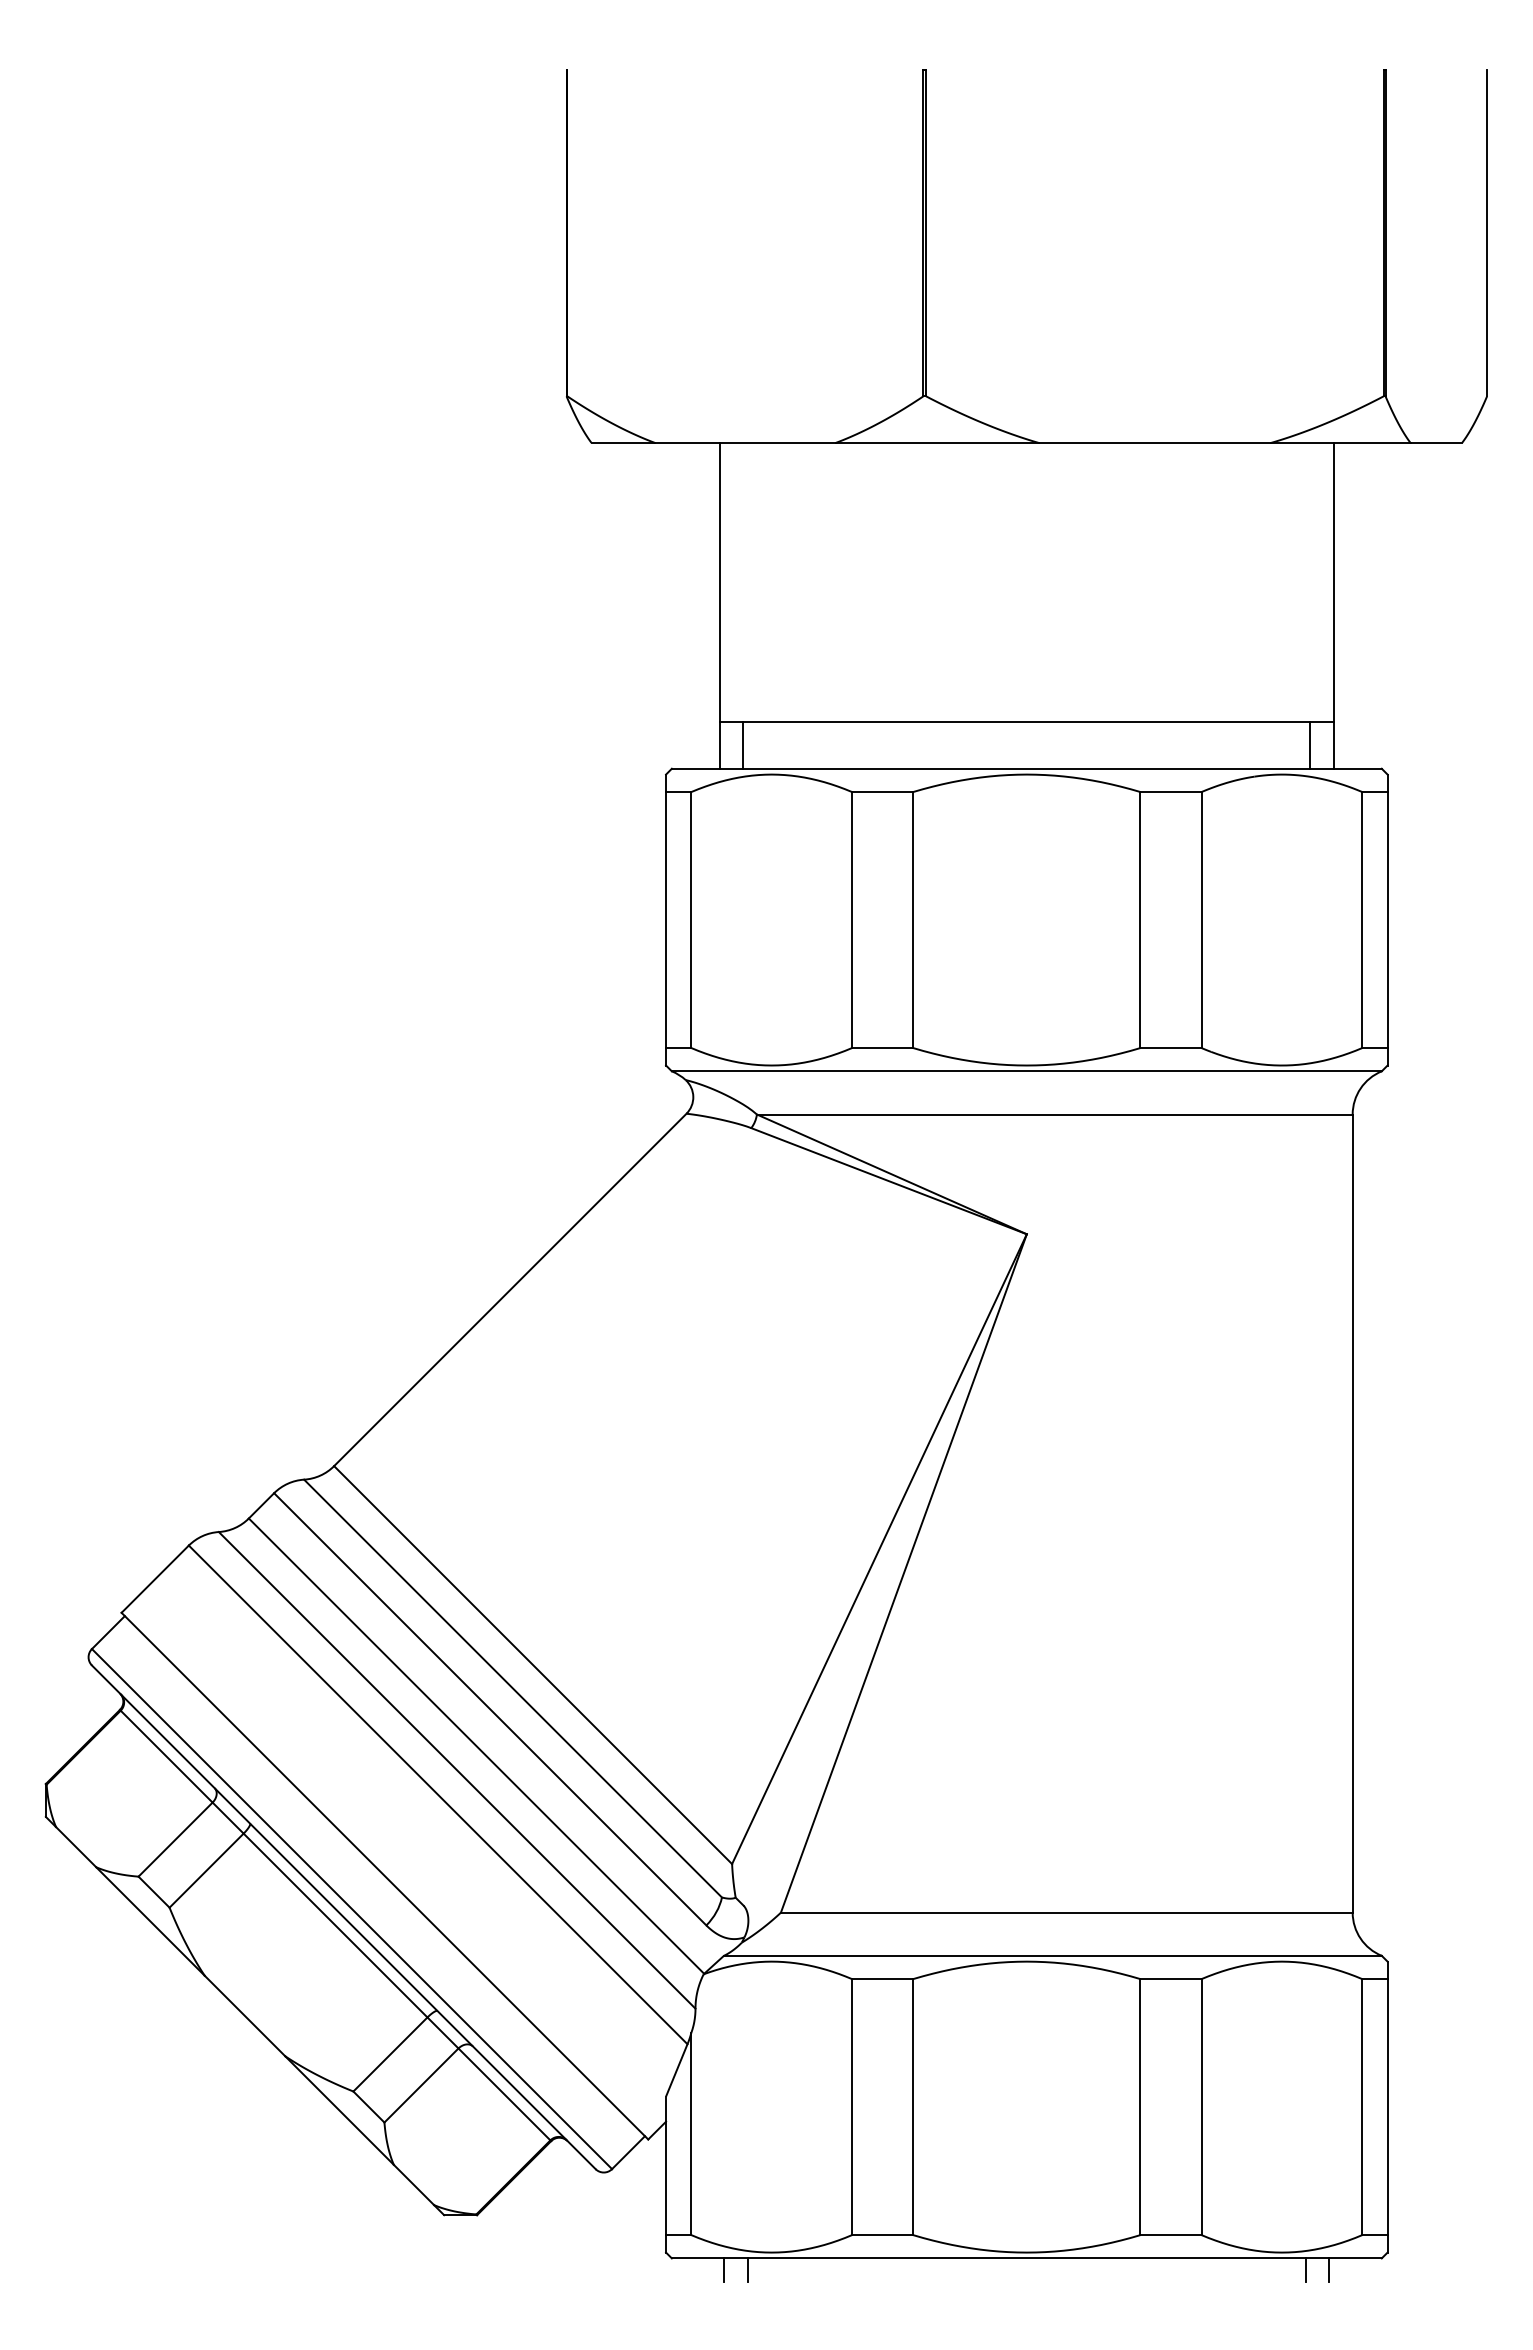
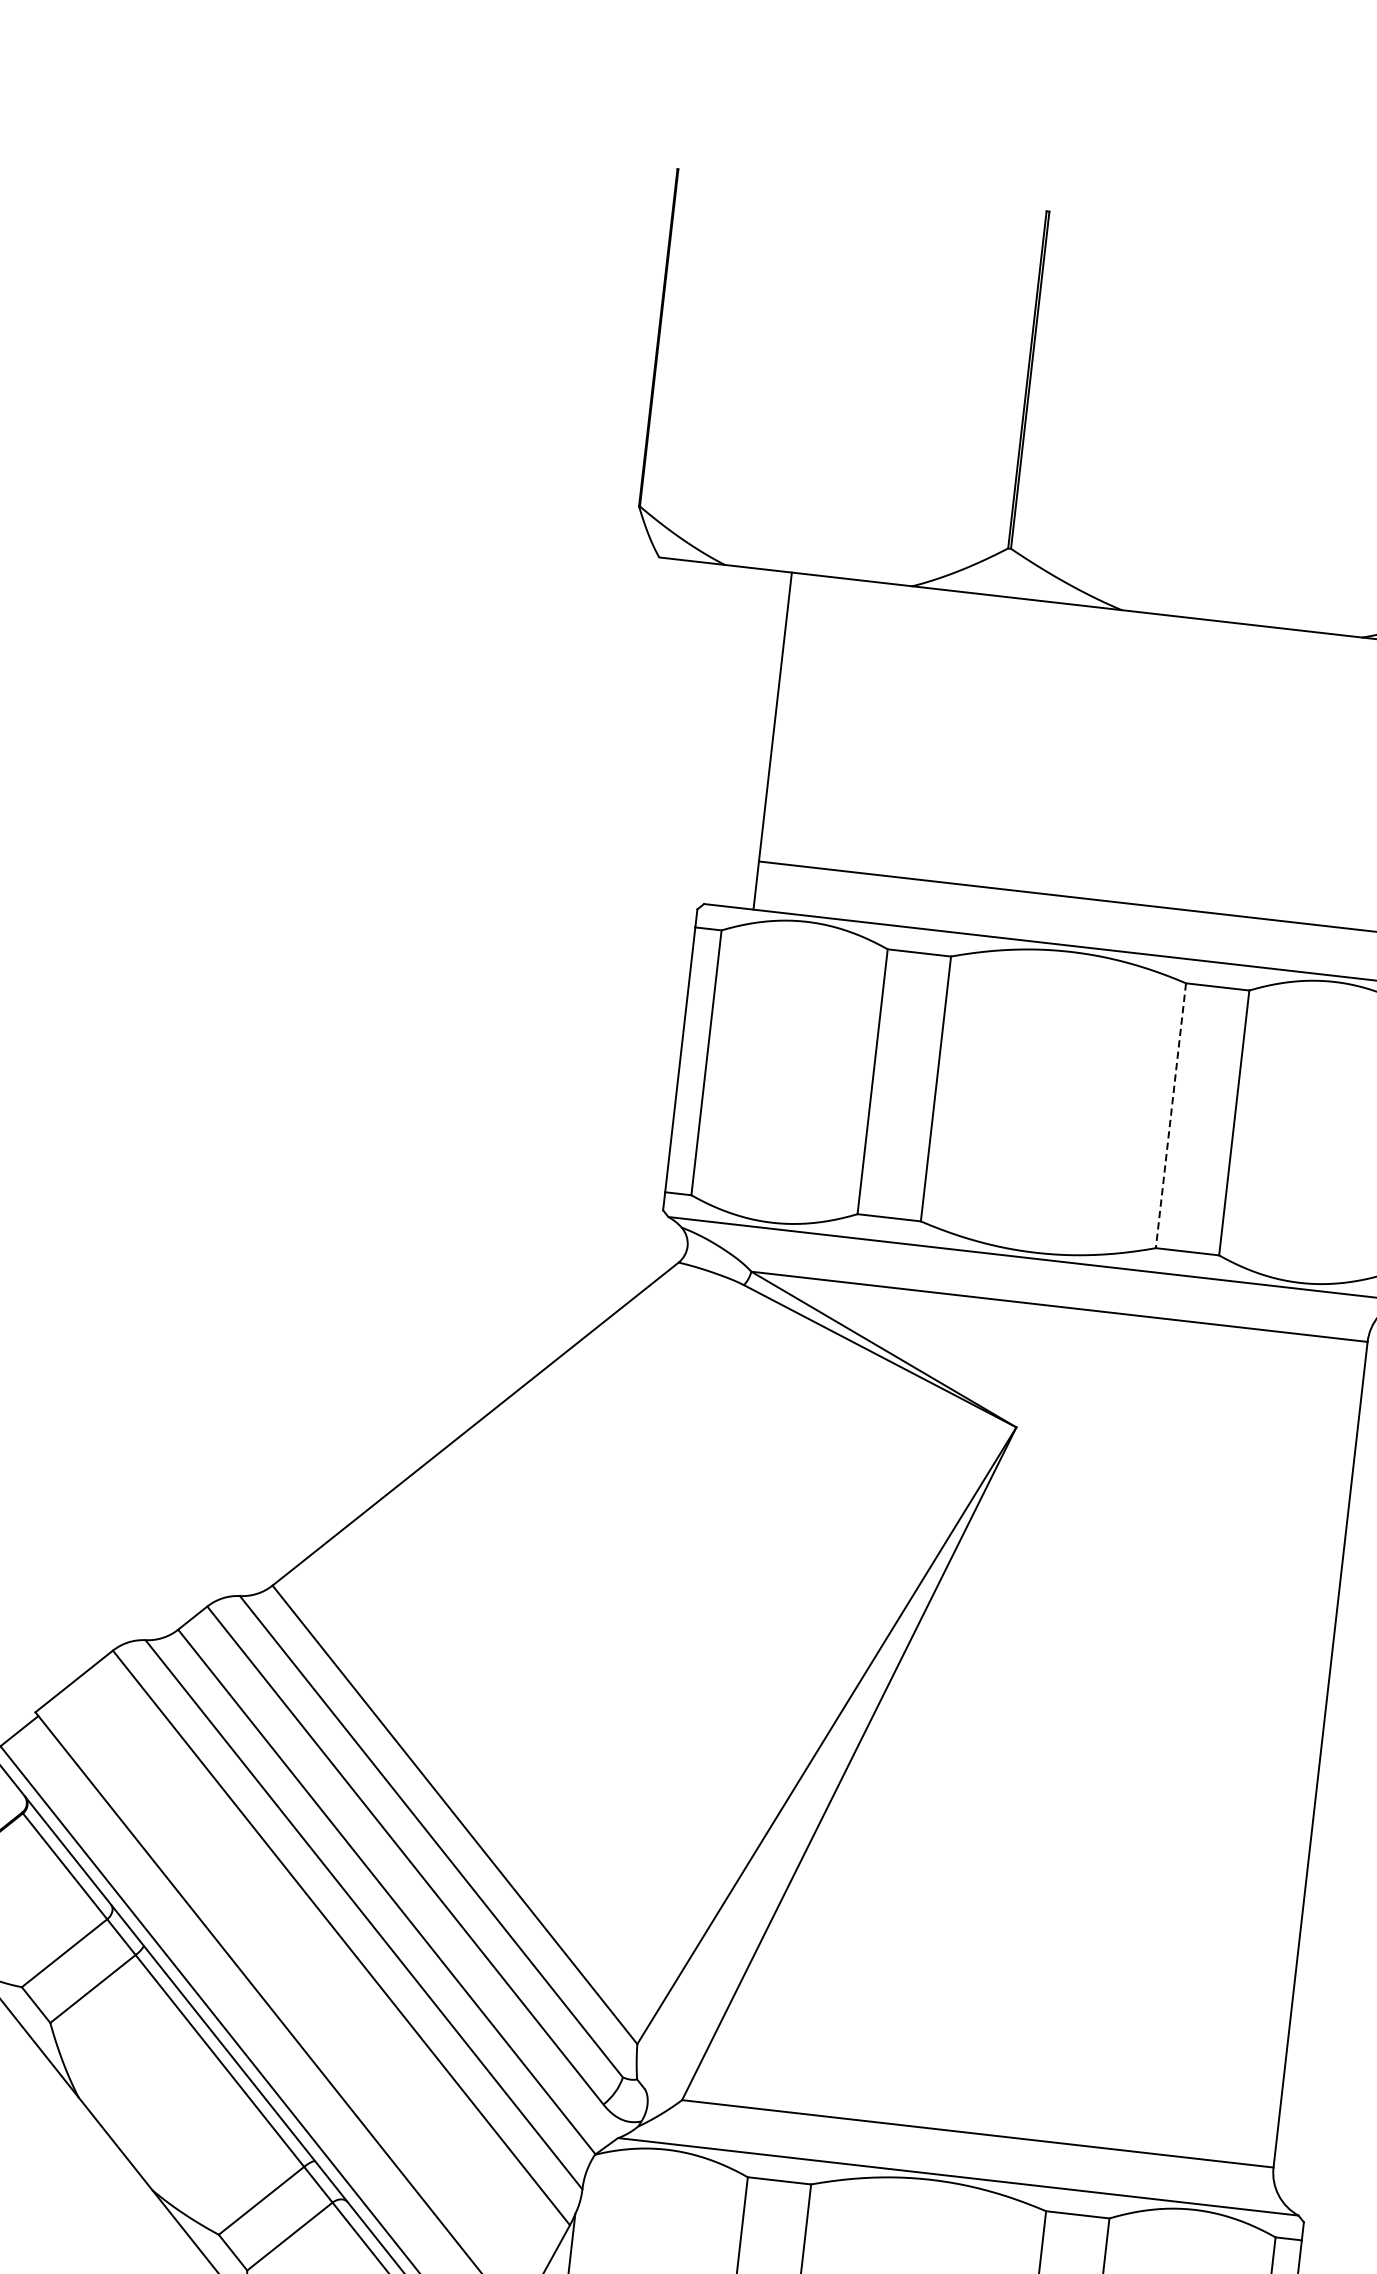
line: (743, 745) -> (780, 888), removed
line: (1310, 745) -> (1367, 955), removed
line: (1140, 920) -> (1170, 1116), solid -> dashed

